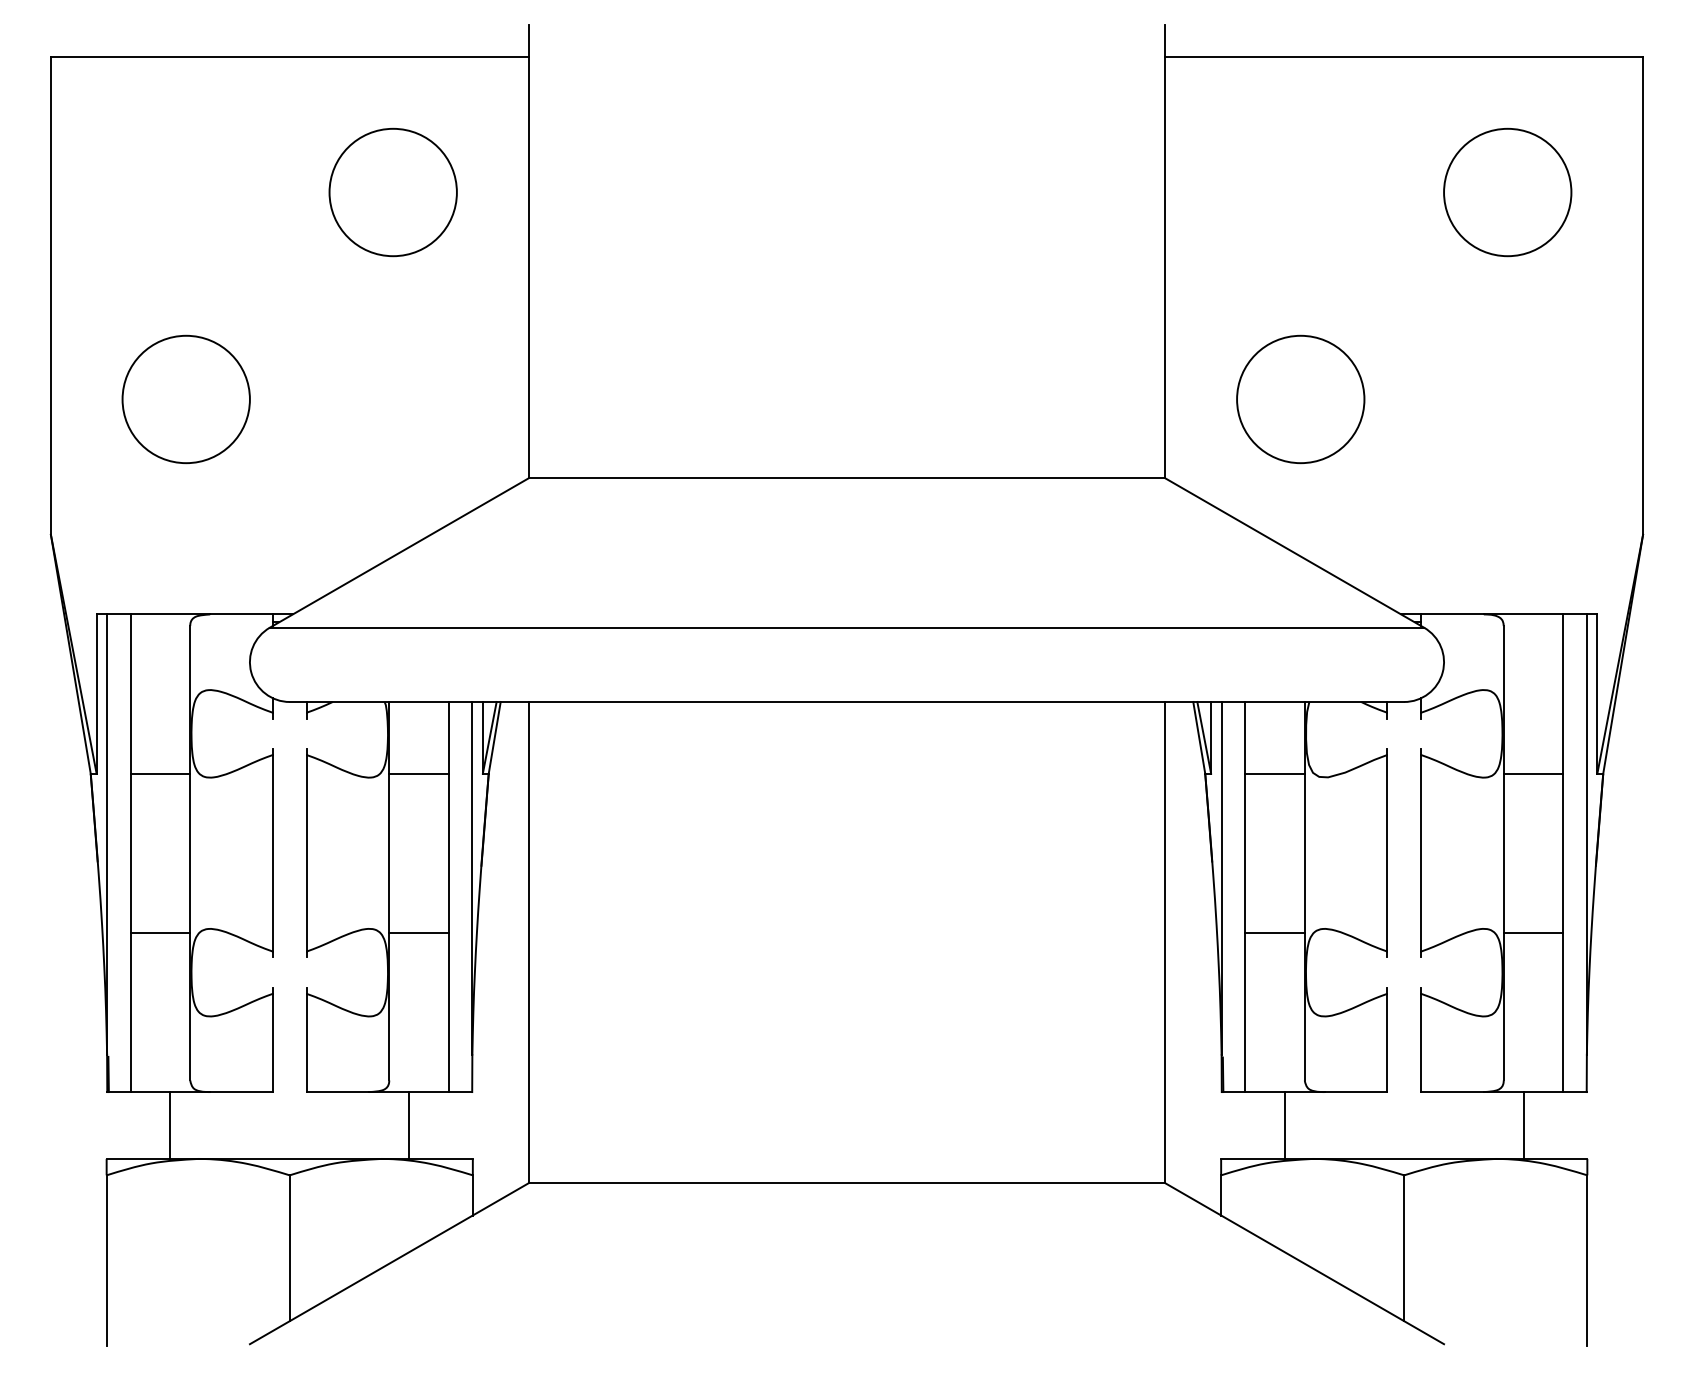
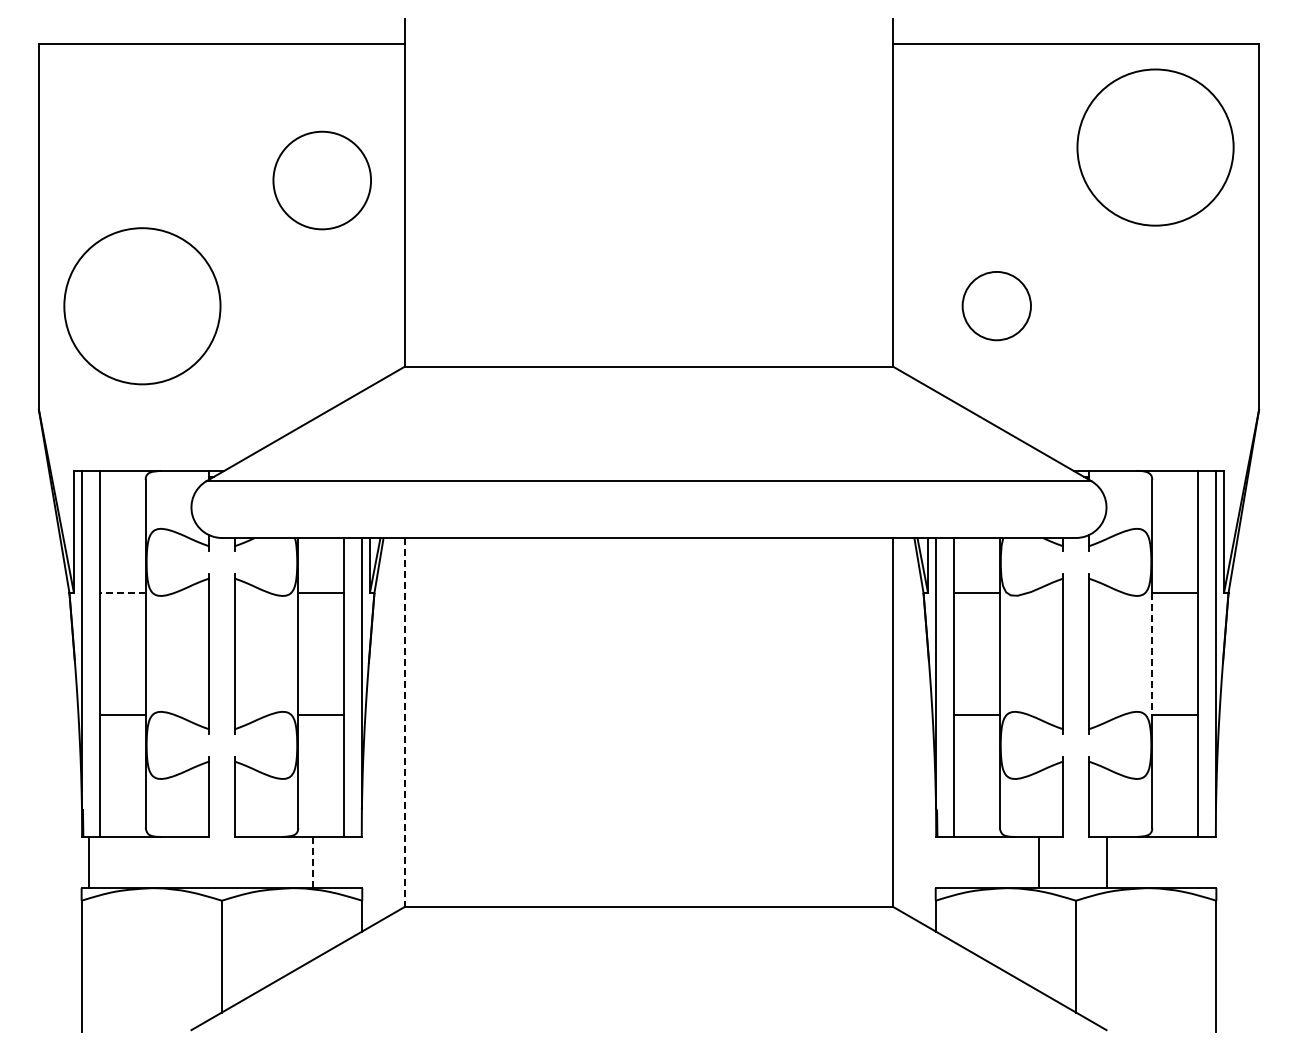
circle: (392, 192) -> (321, 180), moved
circle: (1506, 192) -> (1154, 147), size x1.6
circle: (186, 398) -> (142, 305), size x1.6
circle: (1300, 398) -> (996, 305), size x0.7
line: (159, 773) -> (122, 592), solid -> dashed
line: (1504, 854) -> (1152, 654), solid -> dashed
line: (527, 942) -> (404, 722), solid -> dashed
line: (170, 1125) -> (89, 862), moved
line: (409, 1125) -> (313, 862), solid -> dashed
line: (1284, 1125) -> (1038, 862), moved
line: (1523, 1125) -> (1106, 862), moved

